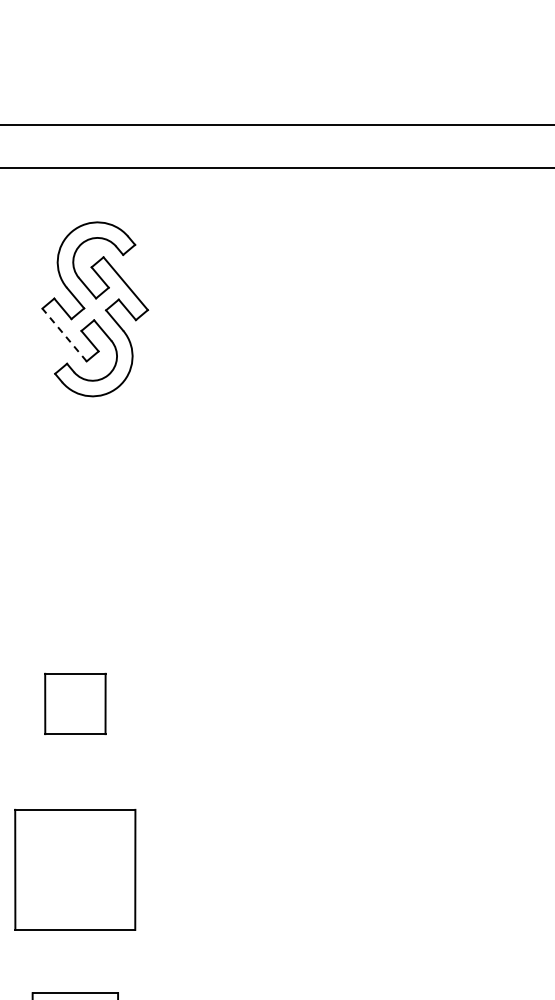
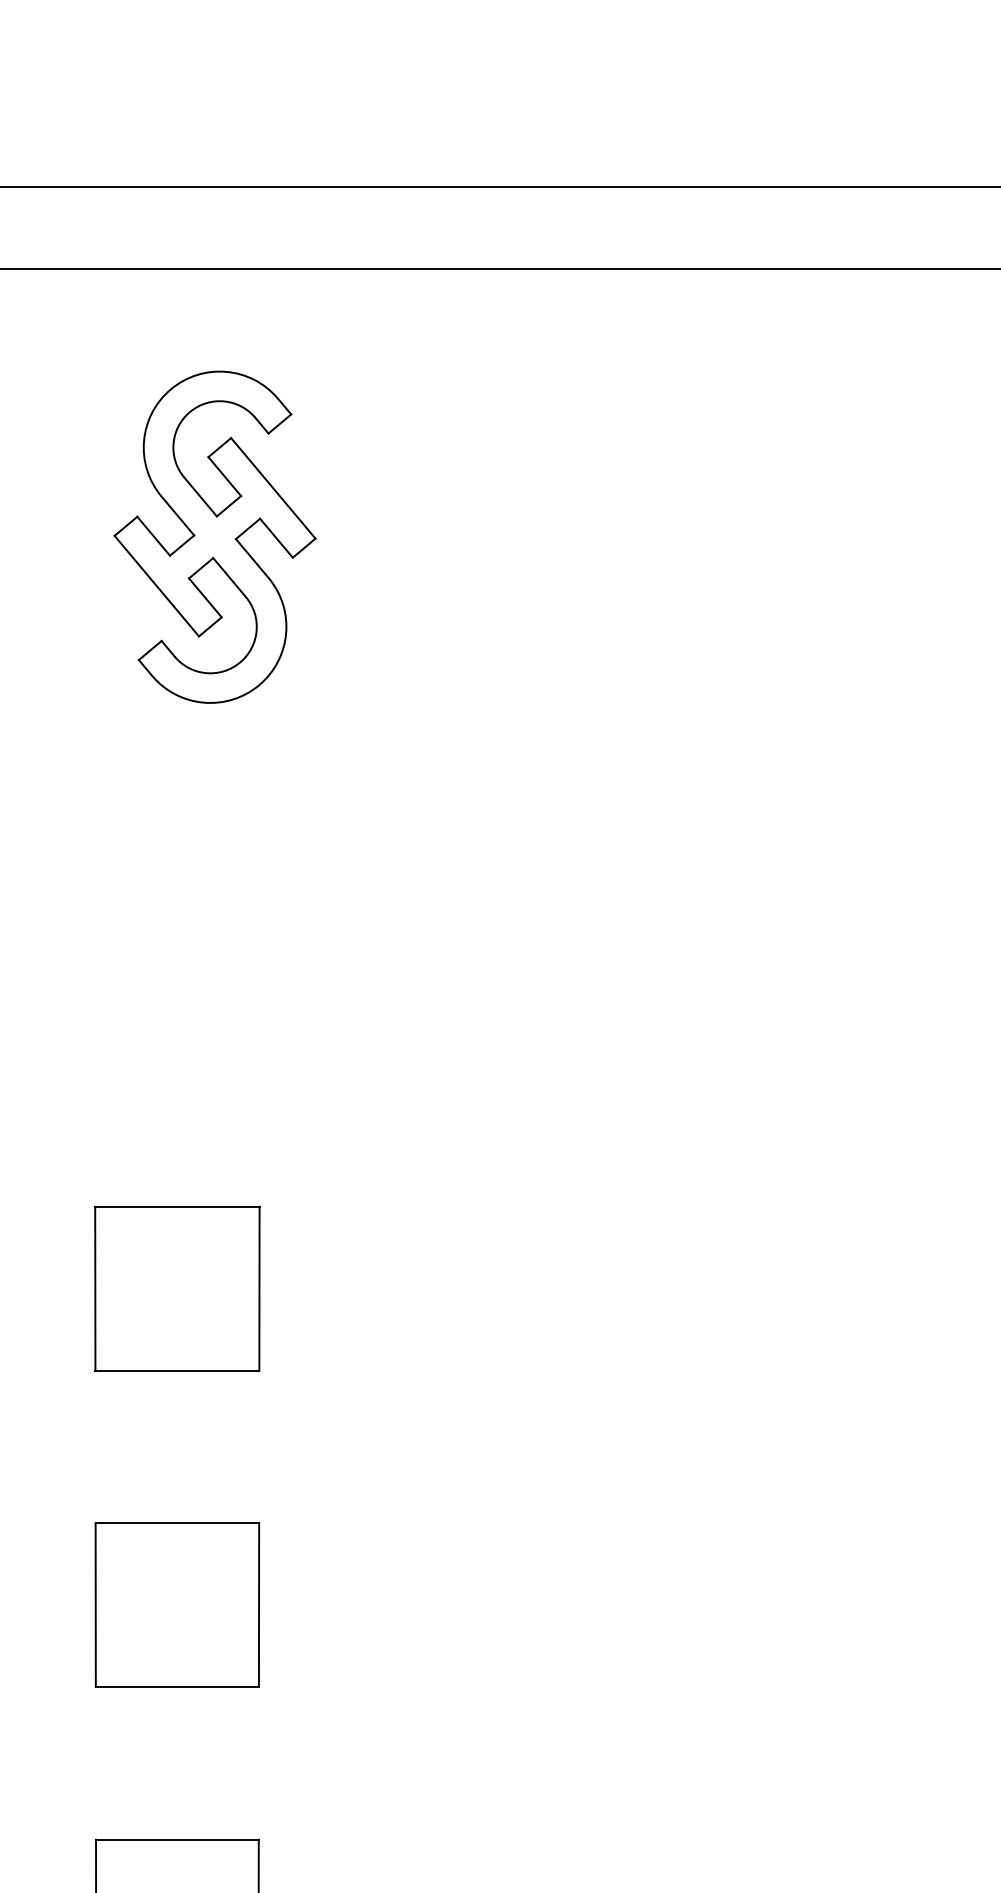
line: (64, 334) -> (156, 585), dashed -> solid
part: (75, 703) -> (177, 1288), size x1.43
part: (75, 869) -> (177, 1604), size x0.71

